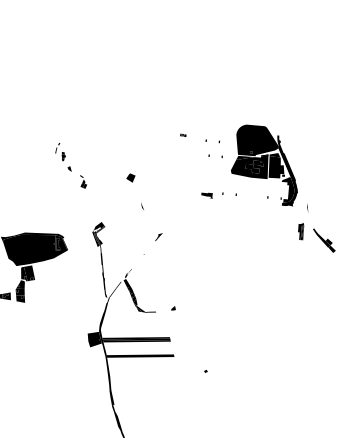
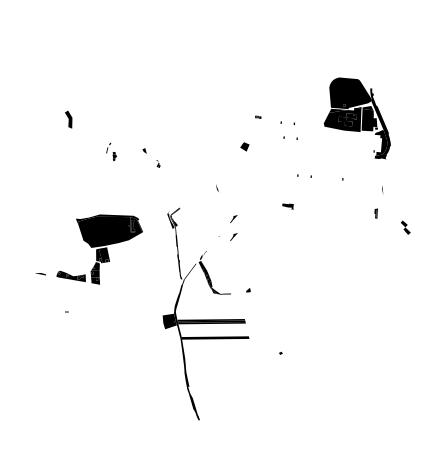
part: (60, 151) -> (111, 151), moved
part: (263, 165) -> (356, 118), moved
part: (130, 177) -> (244, 146), moved
part: (83, 181) -> (158, 163), size x0.6
part: (206, 195) -> (287, 206), moved
part: (301, 231) -> (376, 213), size x0.6
fill: (98, 233) -> (173, 215), removed
fill: (321, 237) -> (396, 219), removed
part: (158, 254) -> (233, 236), added

